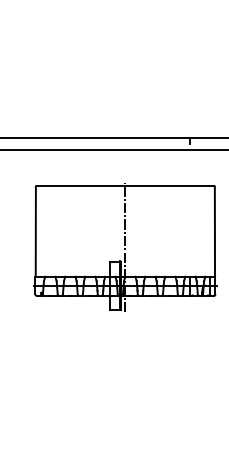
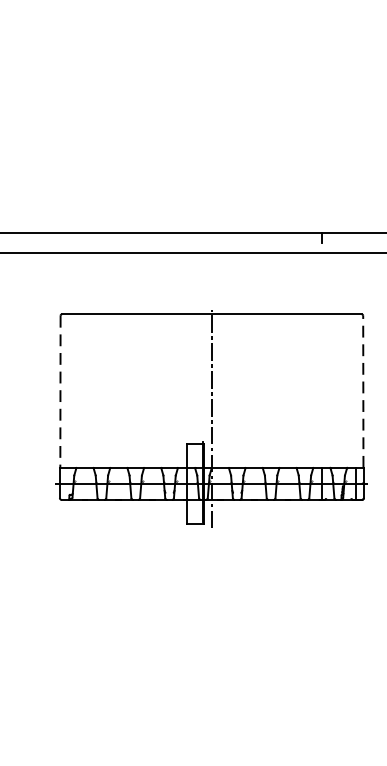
line: (35, 231) -> (59, 391), solid -> dashed
line: (214, 231) -> (362, 391), solid -> dashed

